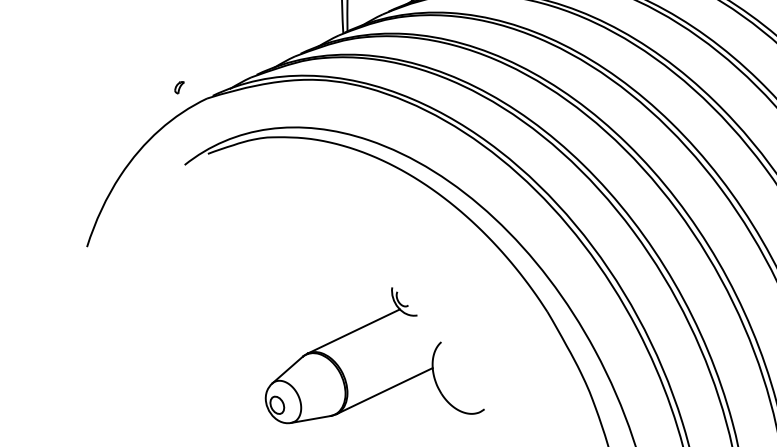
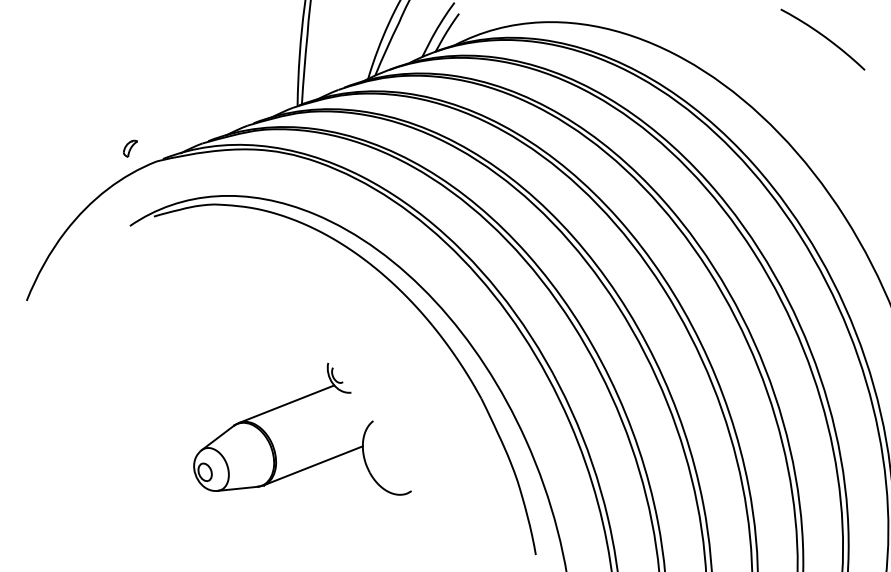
part: (179, 87) -> (130, 148), size x1.43

